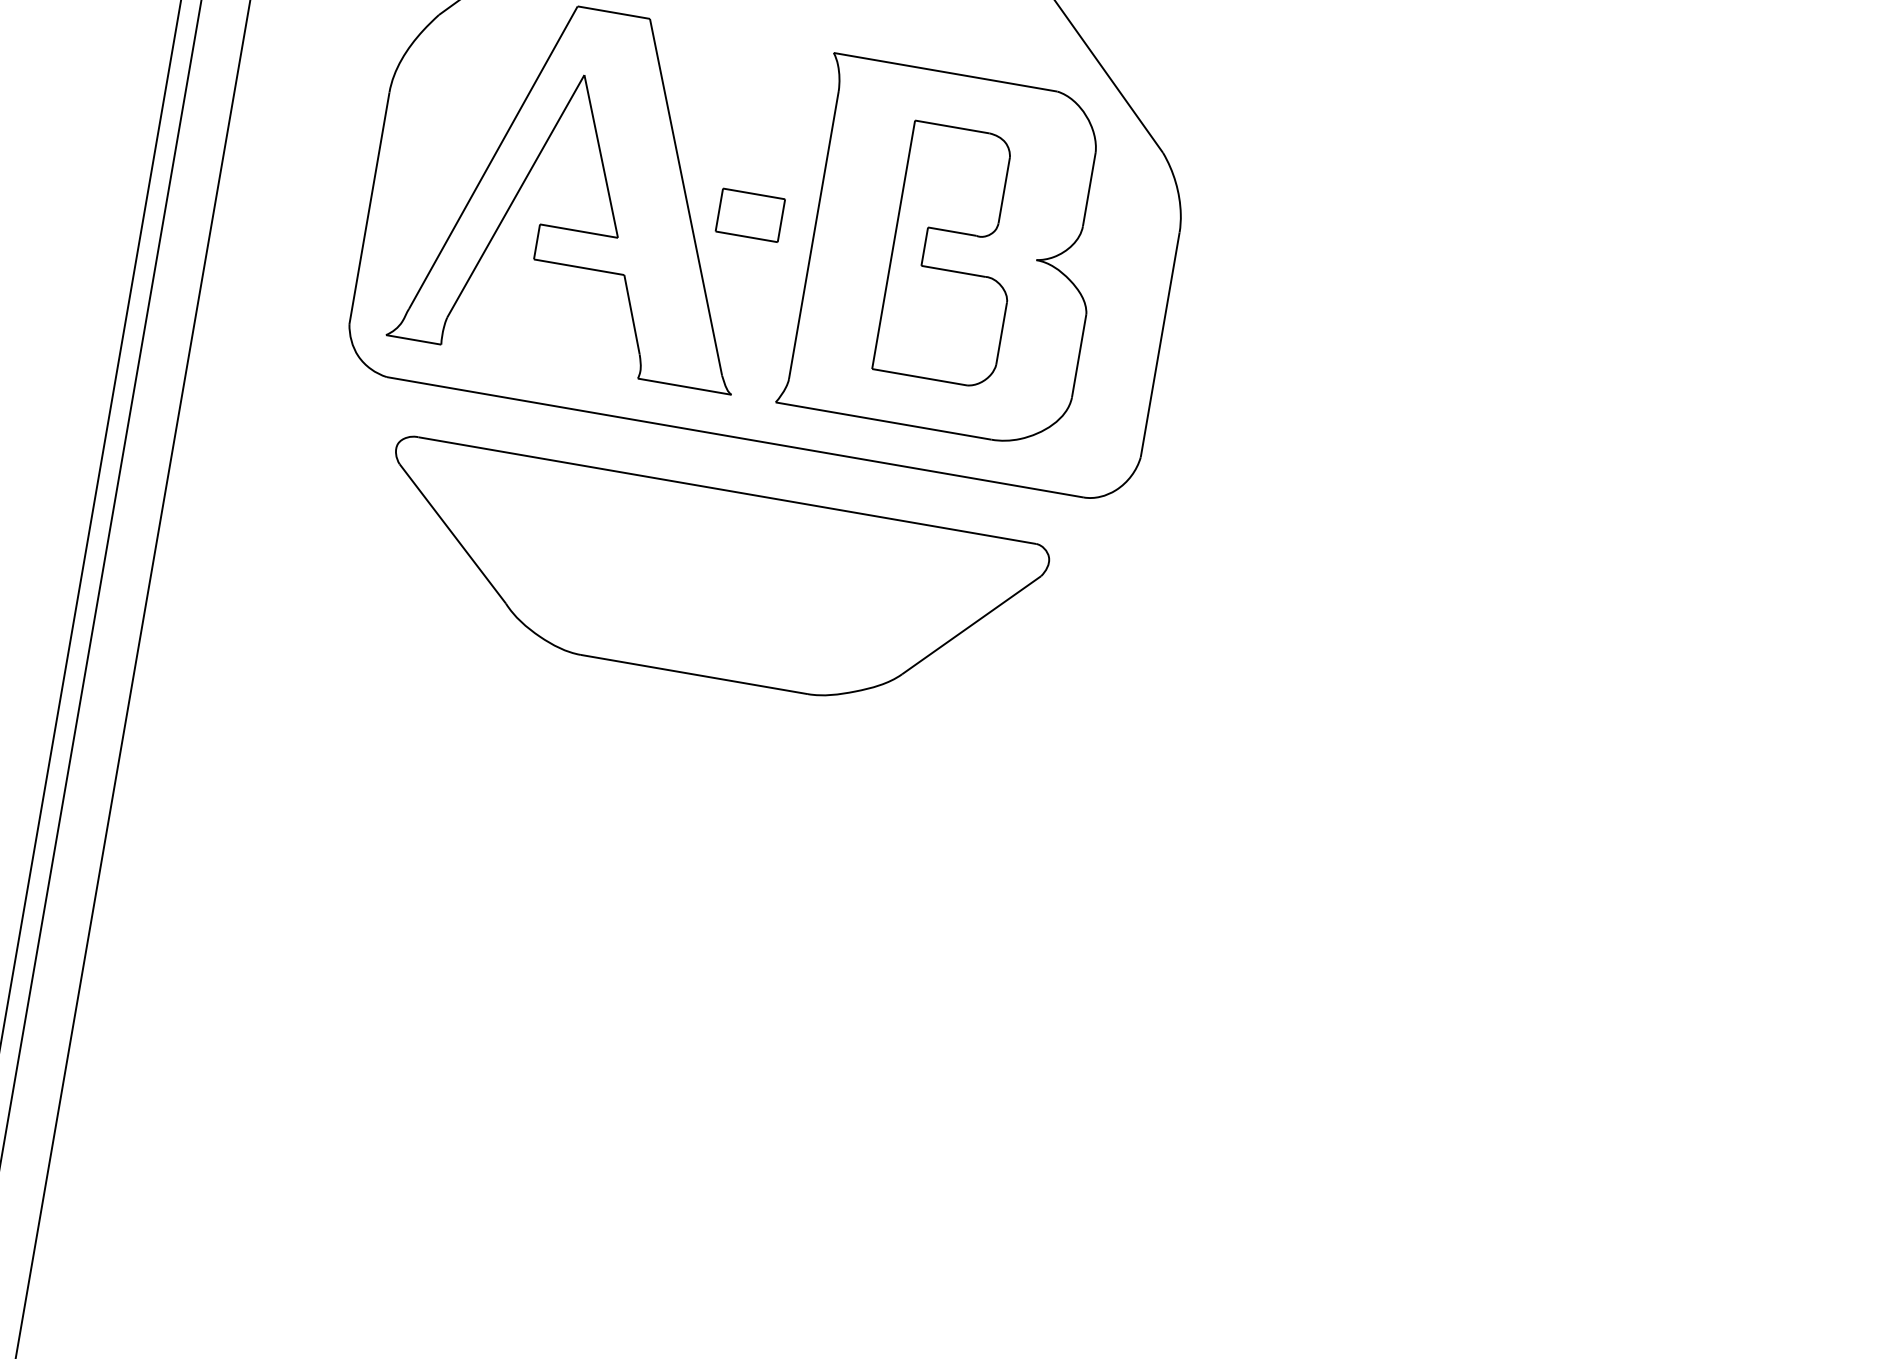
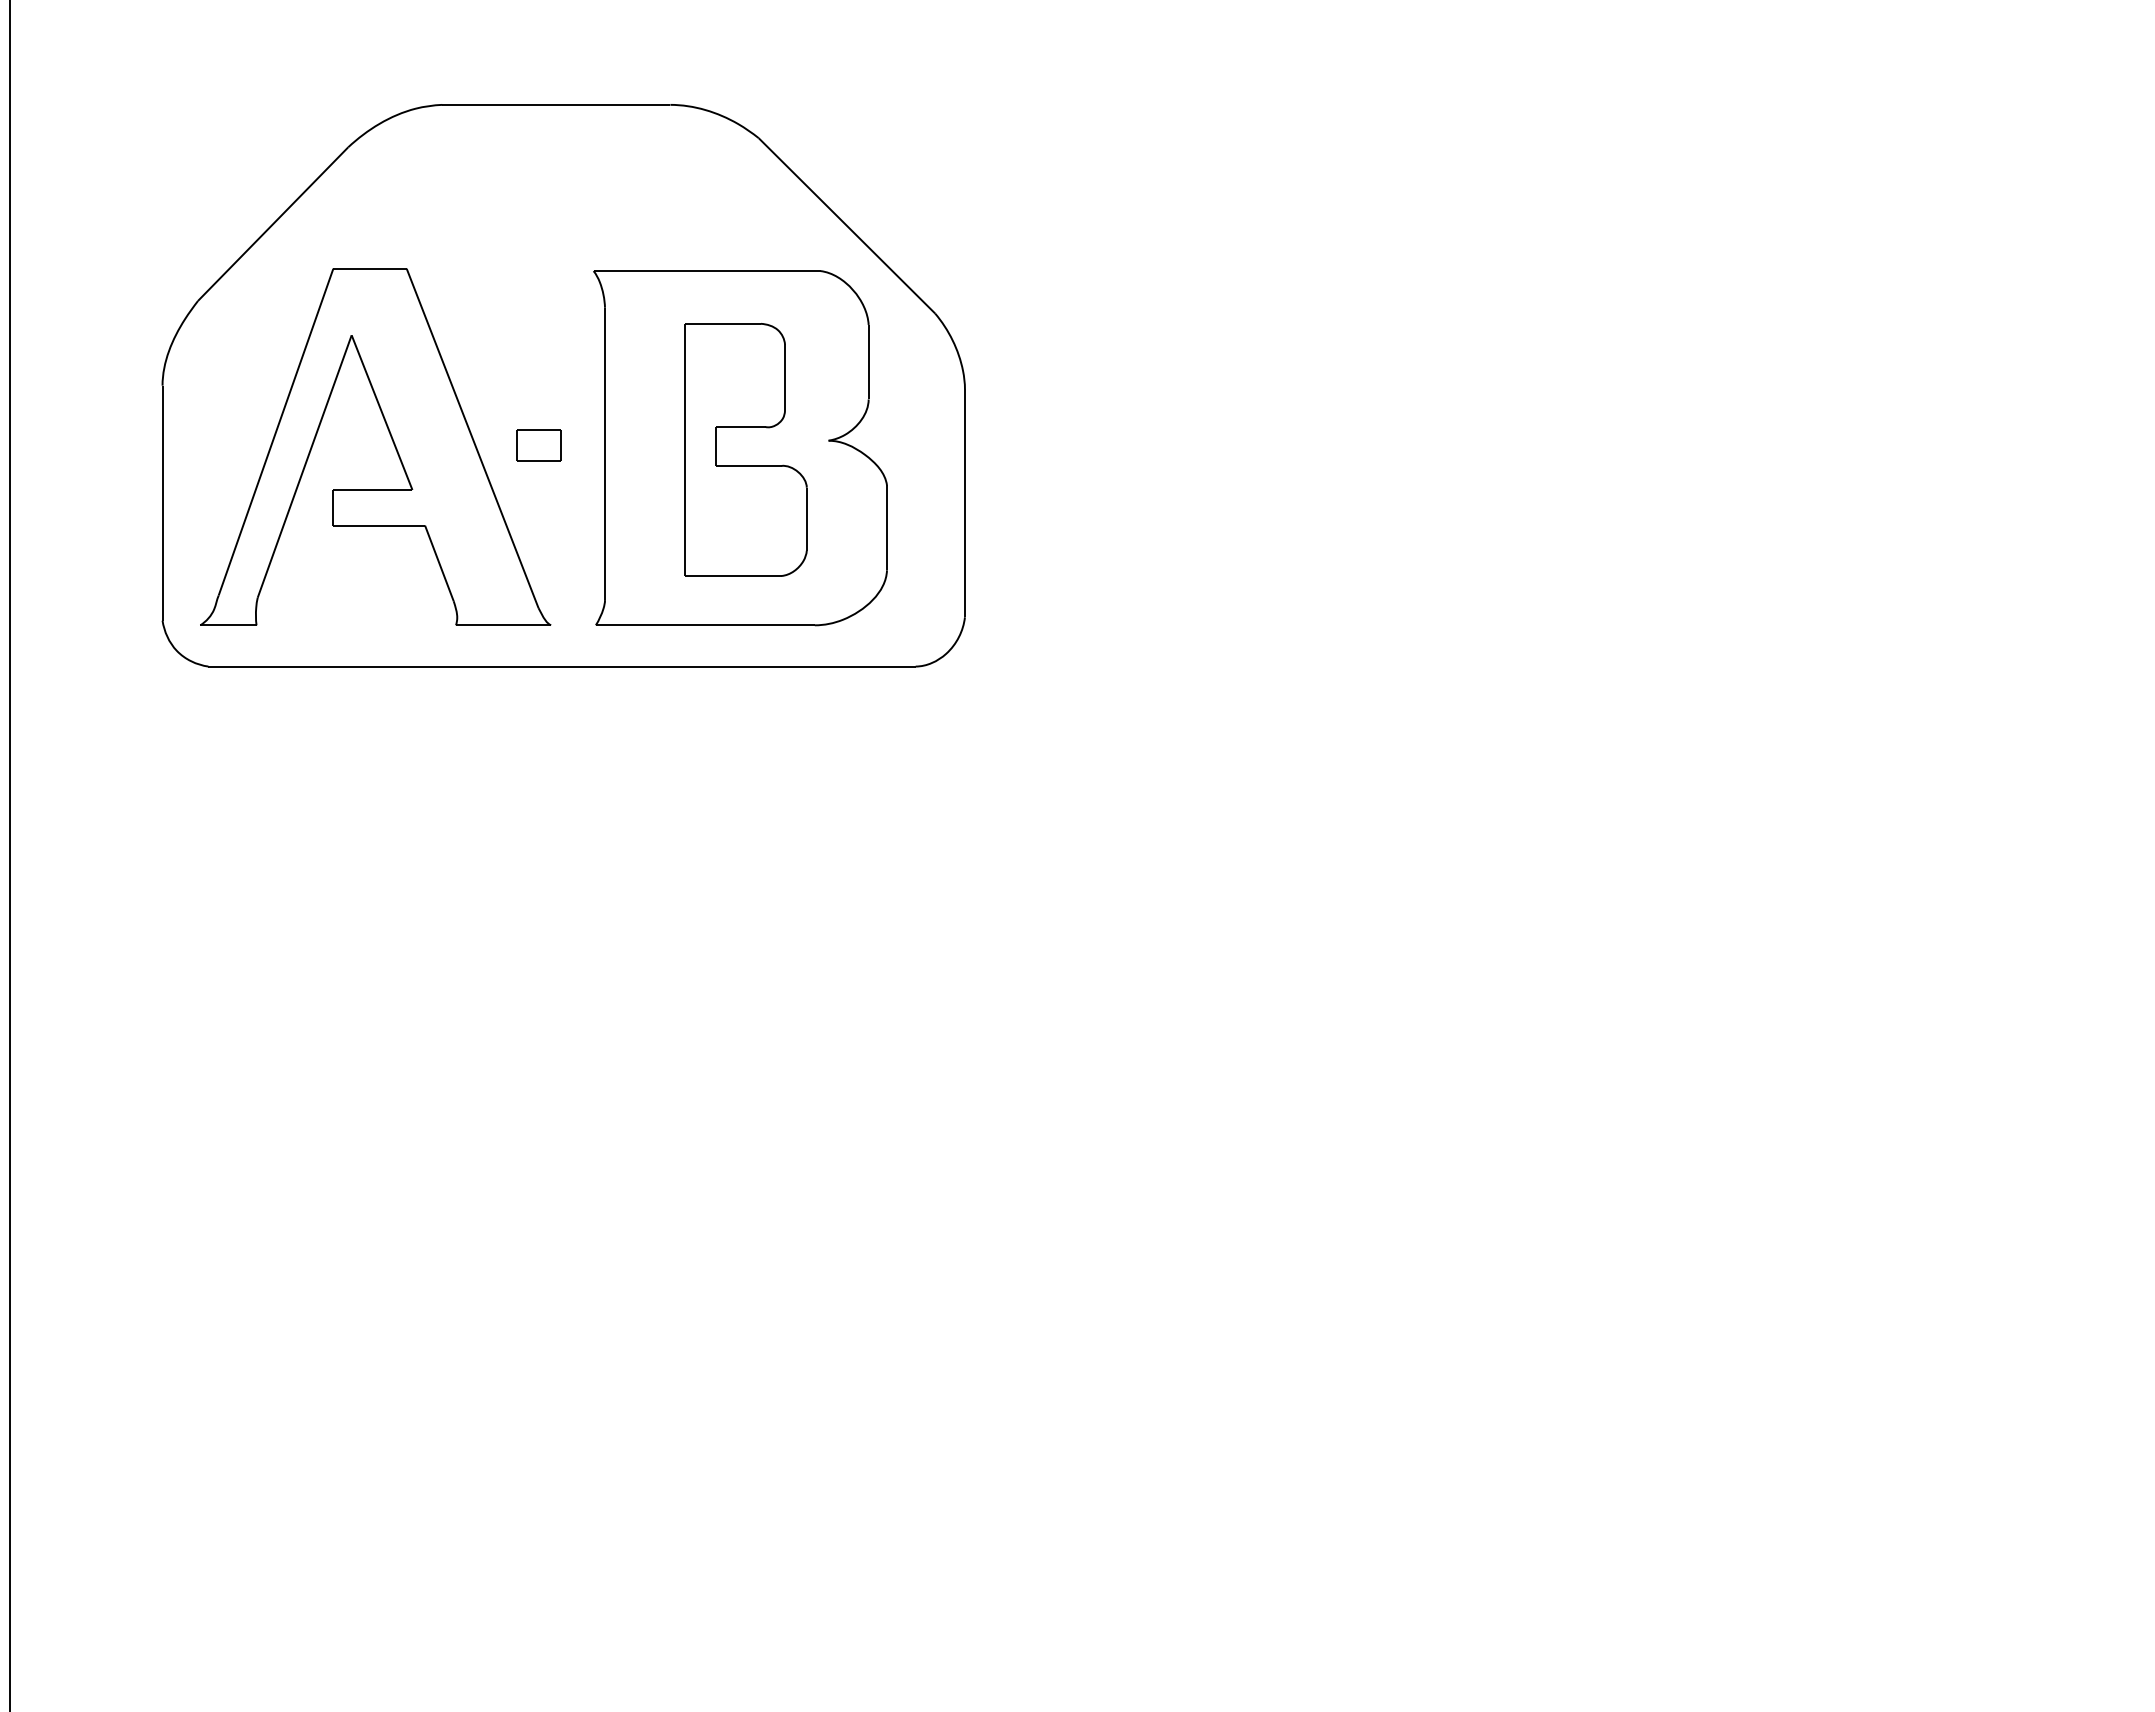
part: (750, 215) -> (539, 445), size x0.7
part: (709, 582) -> (561, 813), removed

